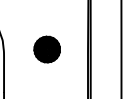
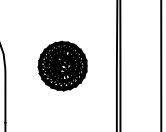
part: (47, 49) -> (62, 65), size x1.4

